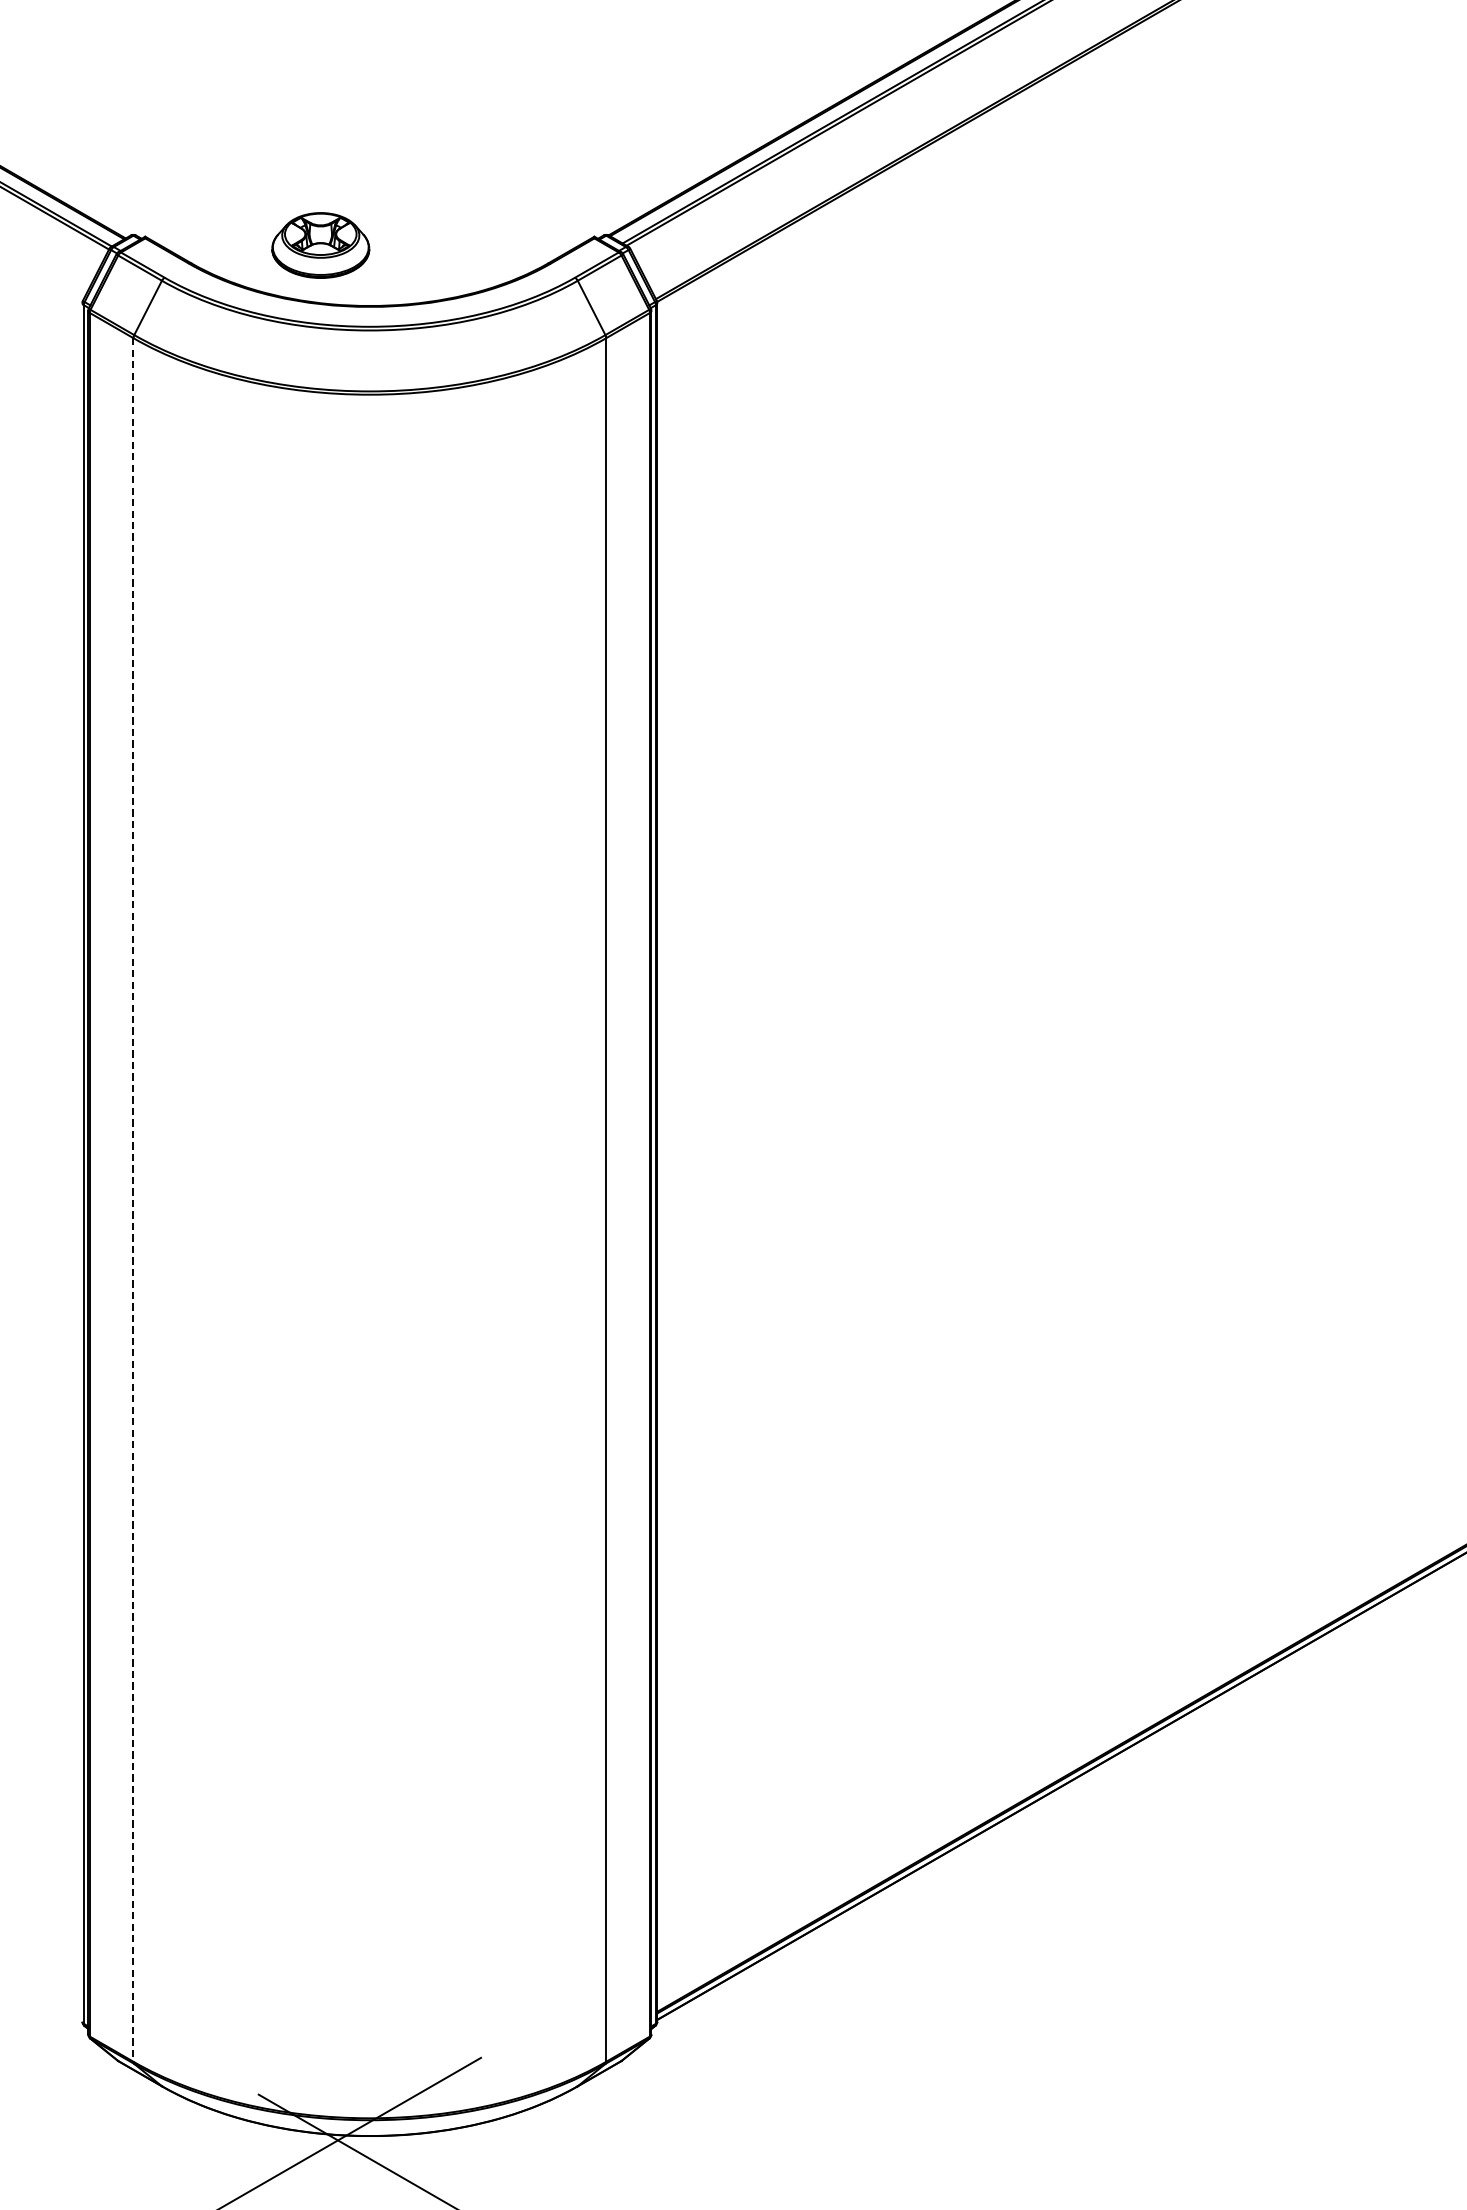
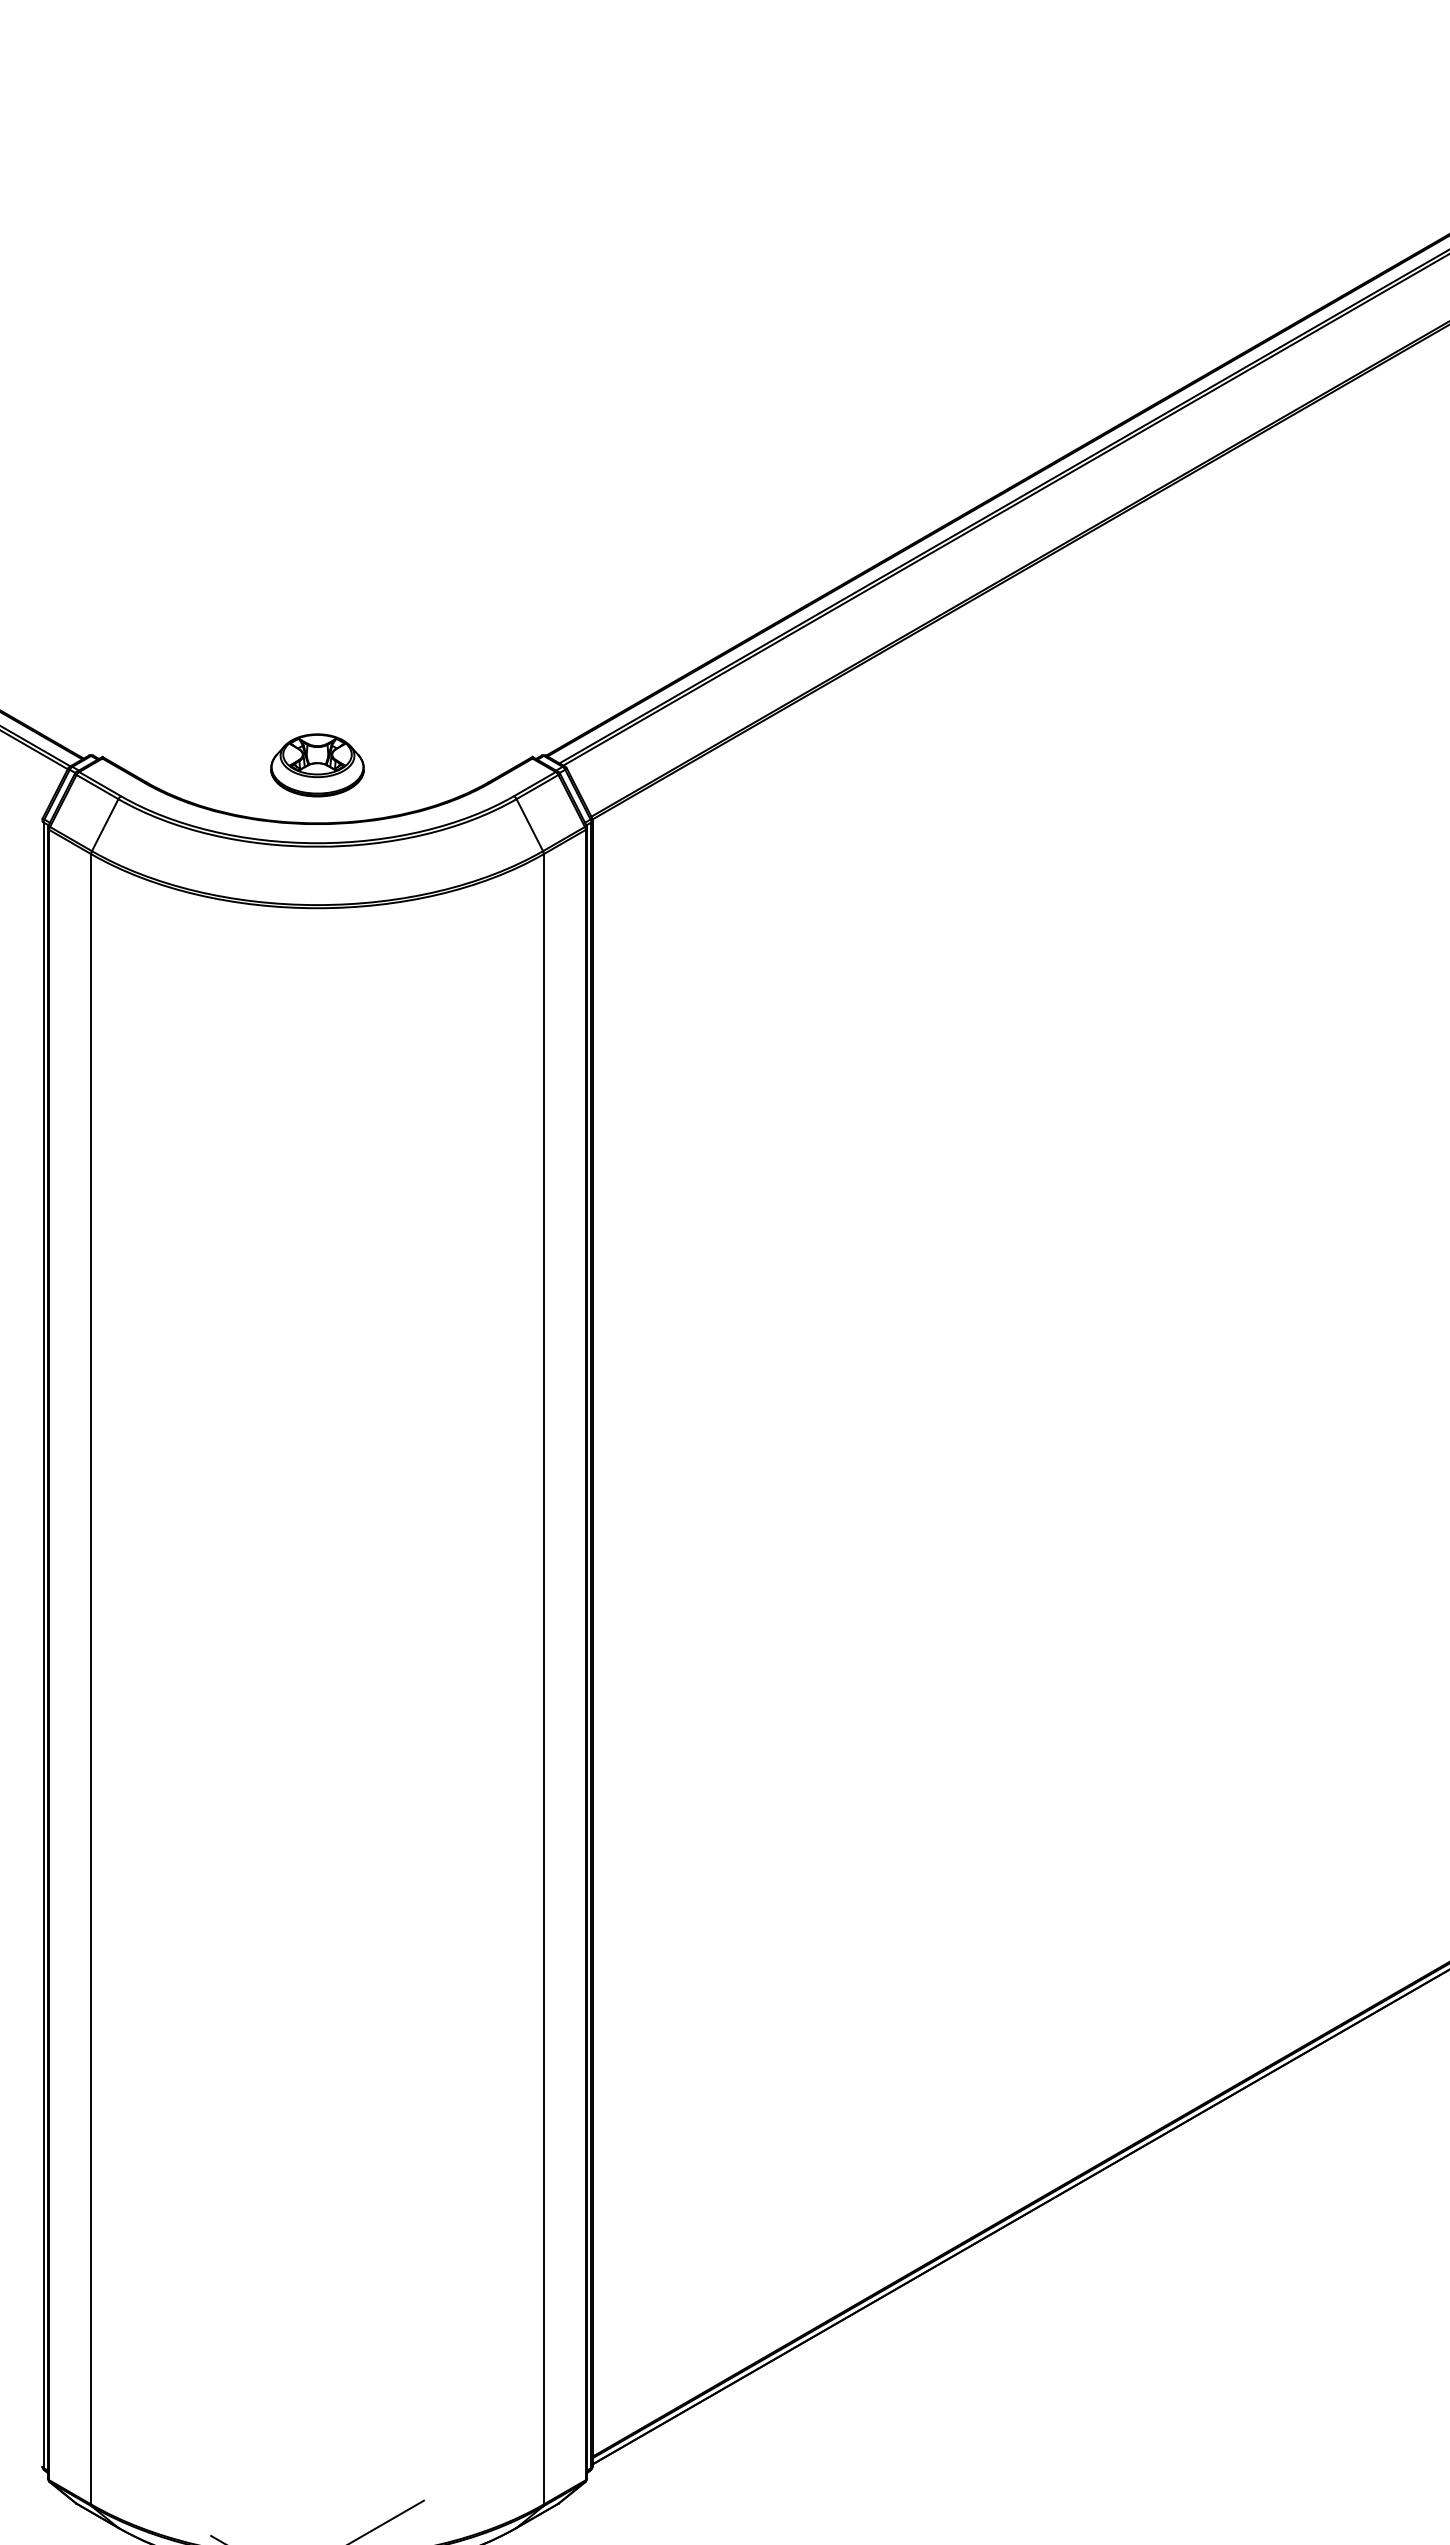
part: (320, 245) -> (317, 765), moved
line: (133, 1200) -> (91, 1679), dashed -> solid

